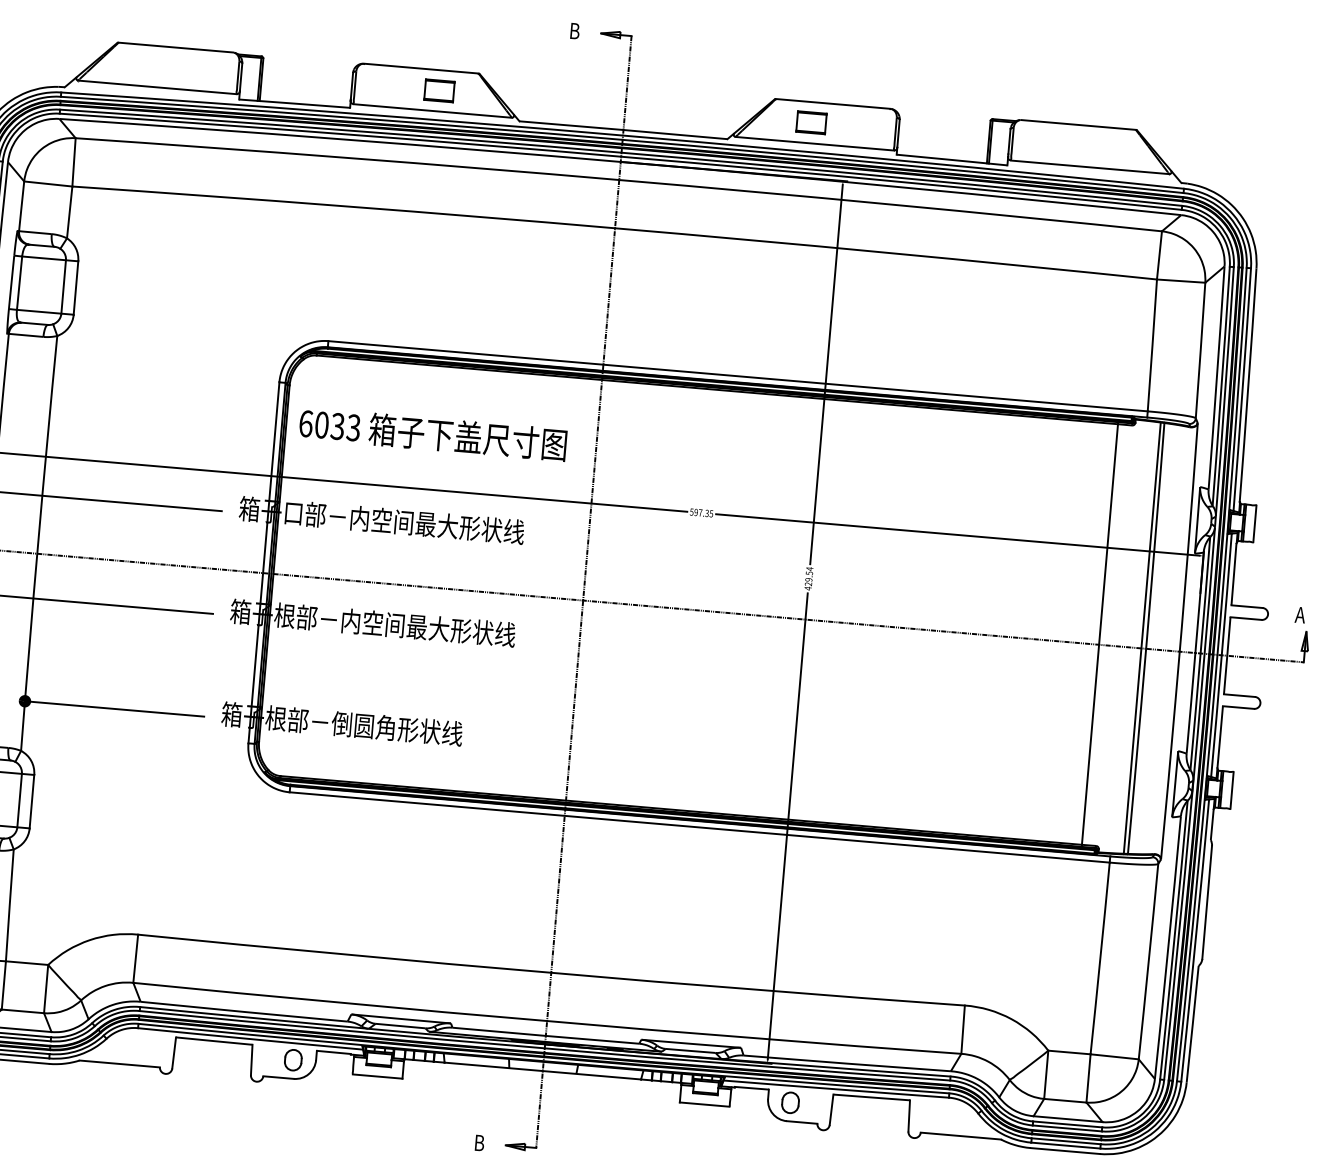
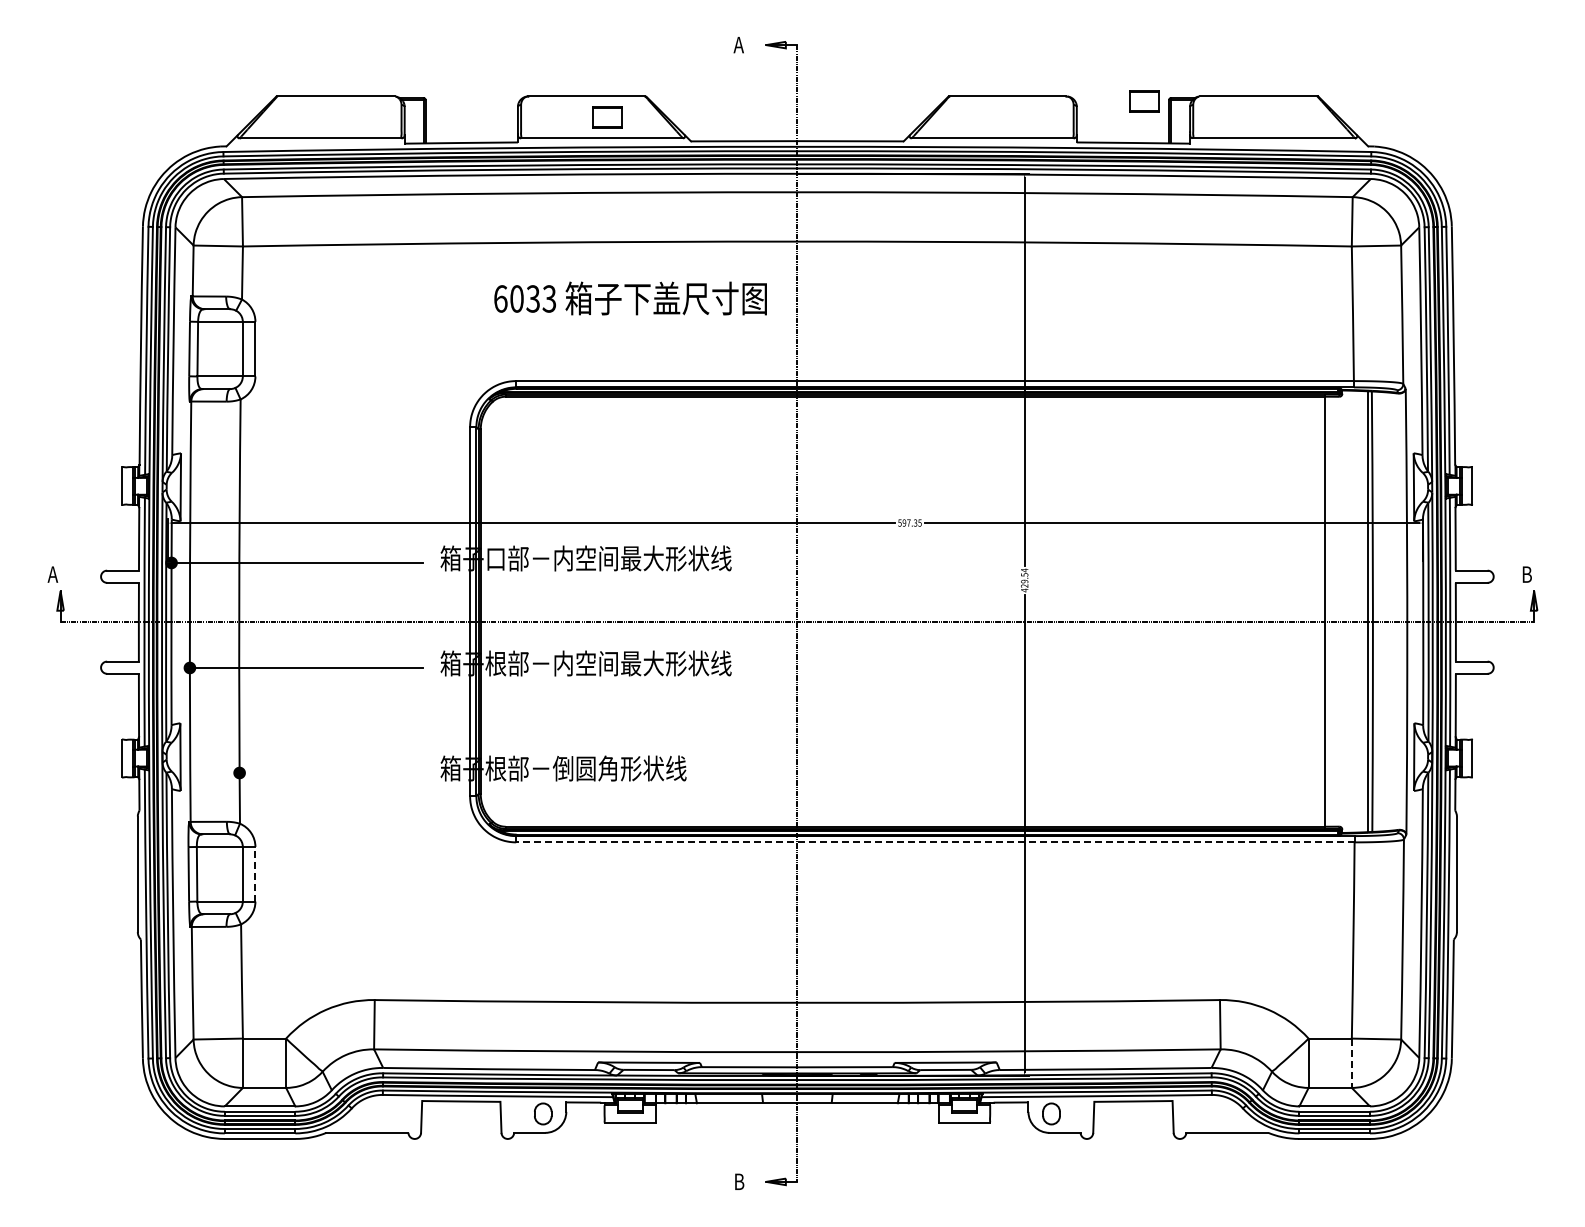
text: (574, 30) -> (738, 44), B -> A
part: (811, 122) -> (1144, 101), moved
text: (433, 434) -> (630, 298), moved
text: (1300, 615) -> (1526, 574), A -> B
line: (113, 709) -> (330, 773), removed
line: (32, 800) -> (255, 873), solid -> dashed
line: (698, 827) -> (934, 842), solid -> dashed
line: (1088, 1078) -> (1351, 1063), solid -> dashed

